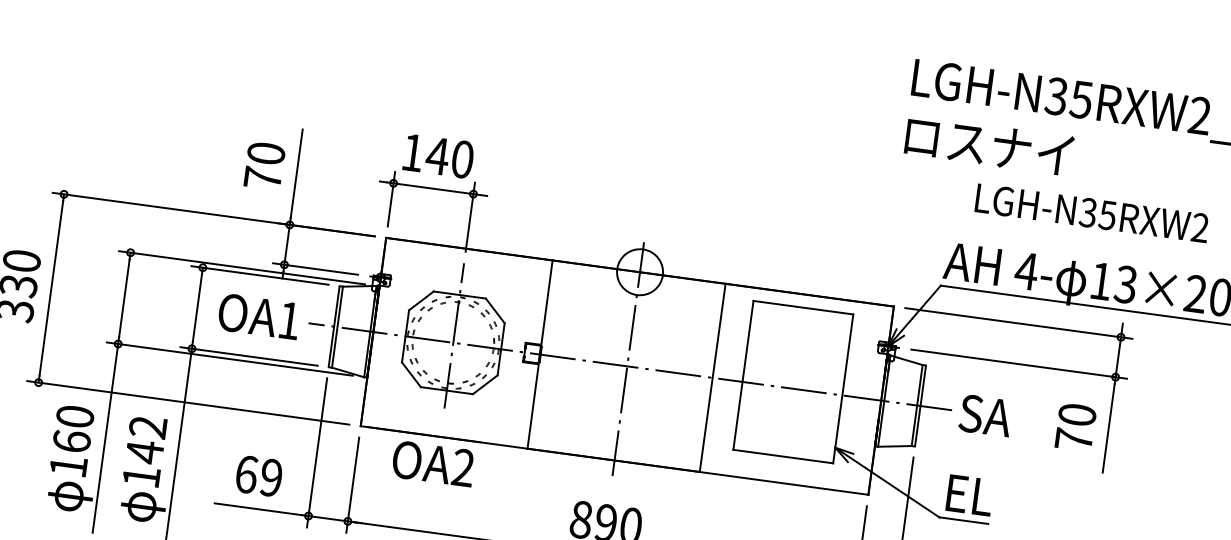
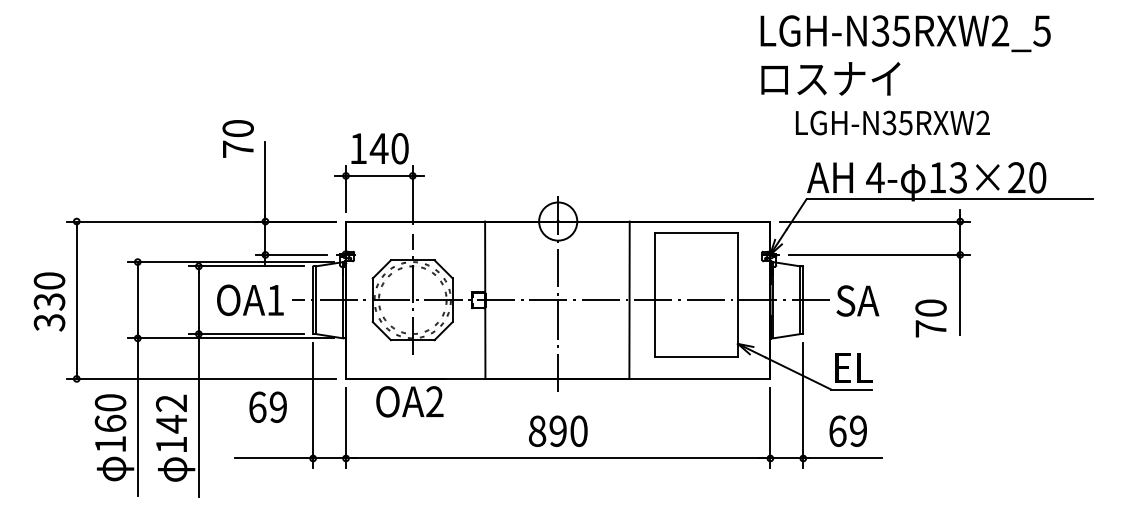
text: (263, 165) -> (237, 138), moved
text: (1091, 212) -> (892, 122), moved
text: (1075, 427) -> (930, 318), moved
text: (258, 475) -> (267, 406), moved

